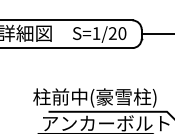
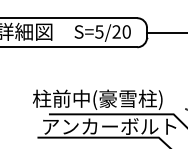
text: (96, 33) -> (99, 31), S=1/20 -> S=5/20

